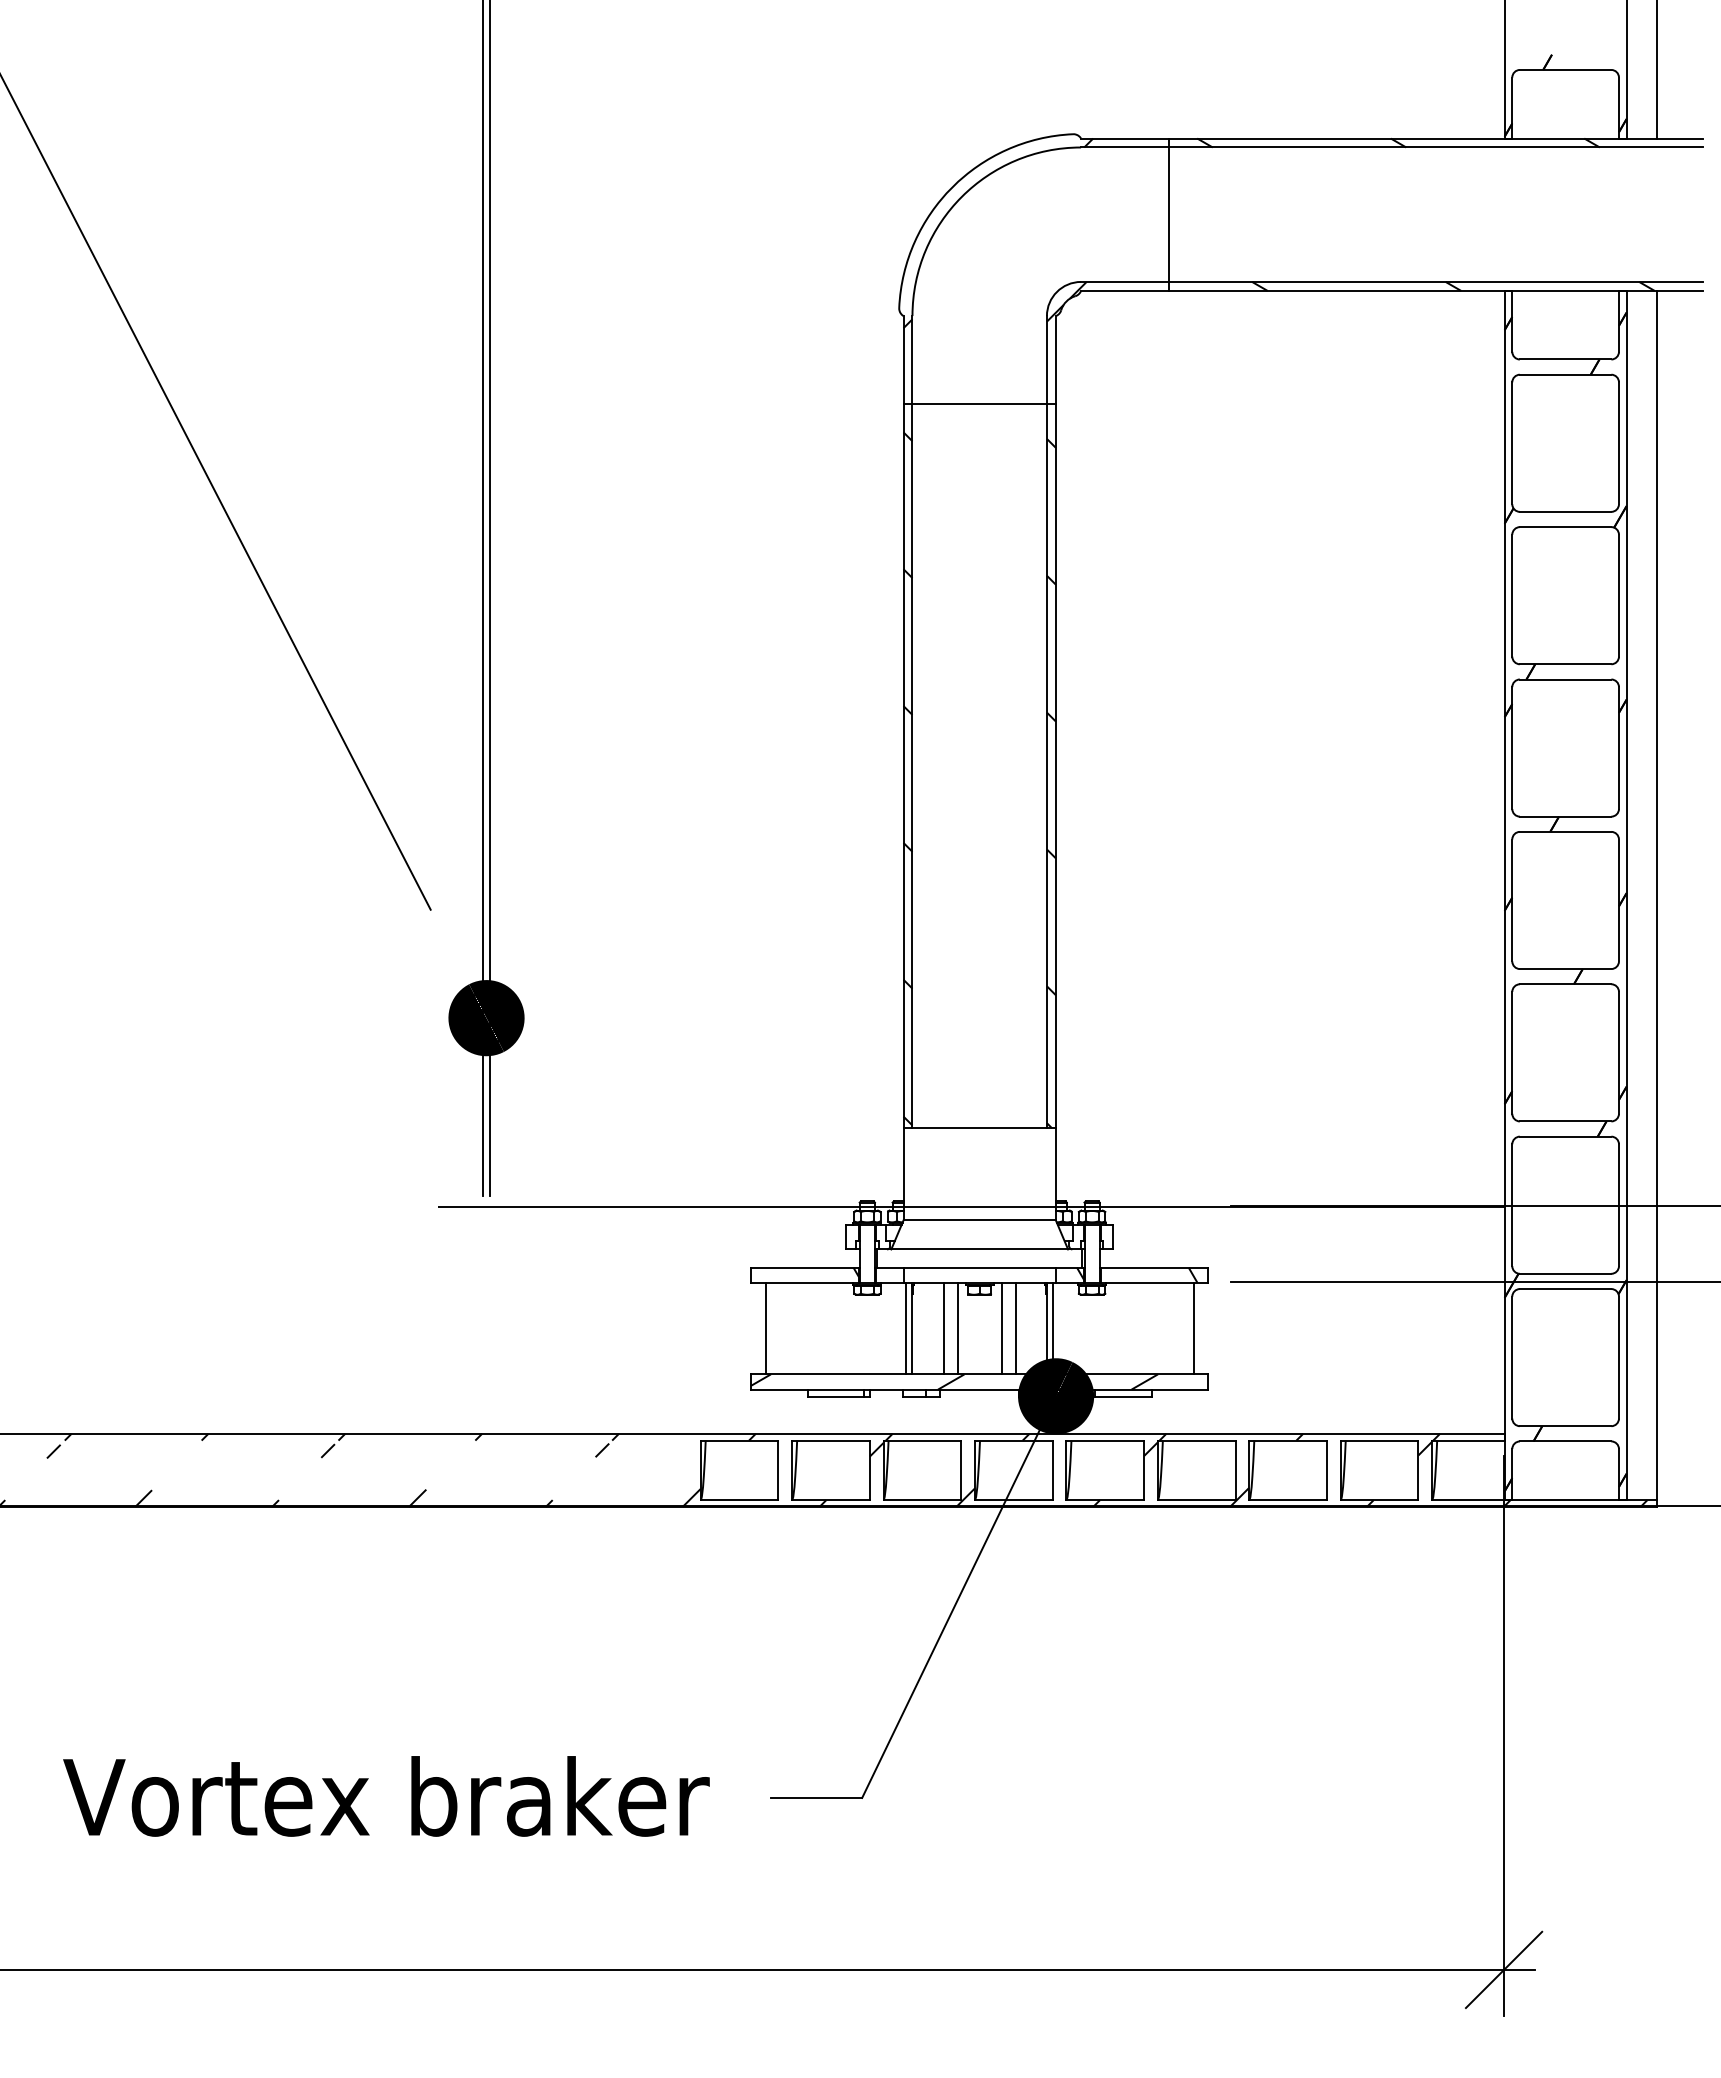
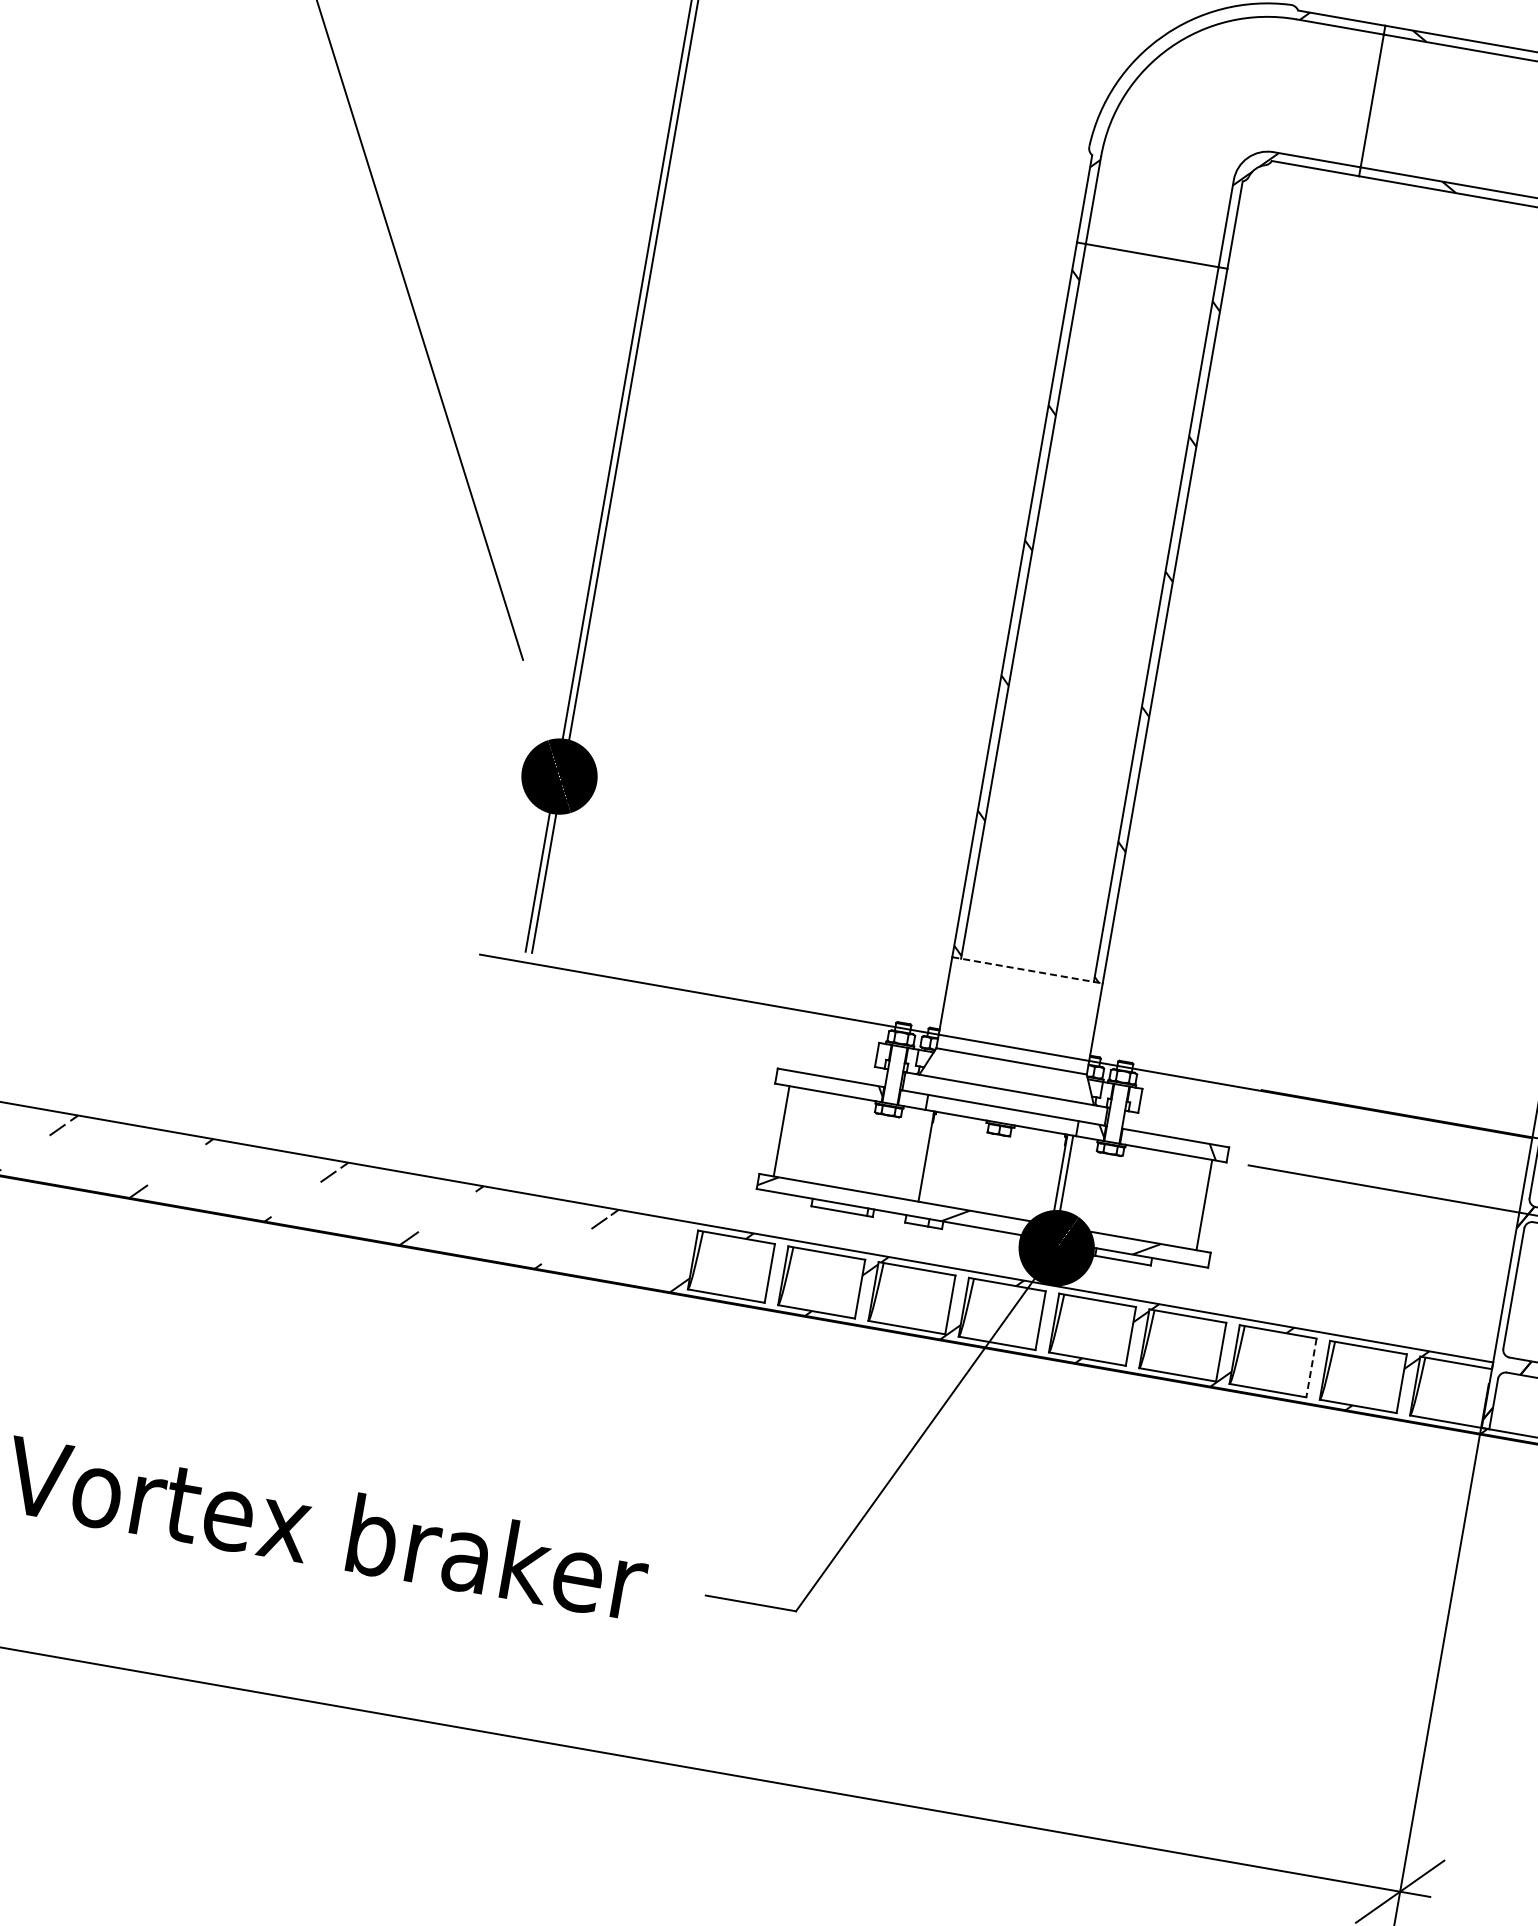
line: (980, 1128) -> (1028, 970), solid -> dashed
line: (906, 1328) -> (920, 1155), removed
line: (943, 1328) -> (957, 1161), removed
line: (957, 1328) -> (971, 1164), removed
line: (1001, 1328) -> (1014, 1171), removed
line: (1015, 1328) -> (1028, 1174), removed
line: (1327, 1470) -> (1311, 1368), solid -> dashed

